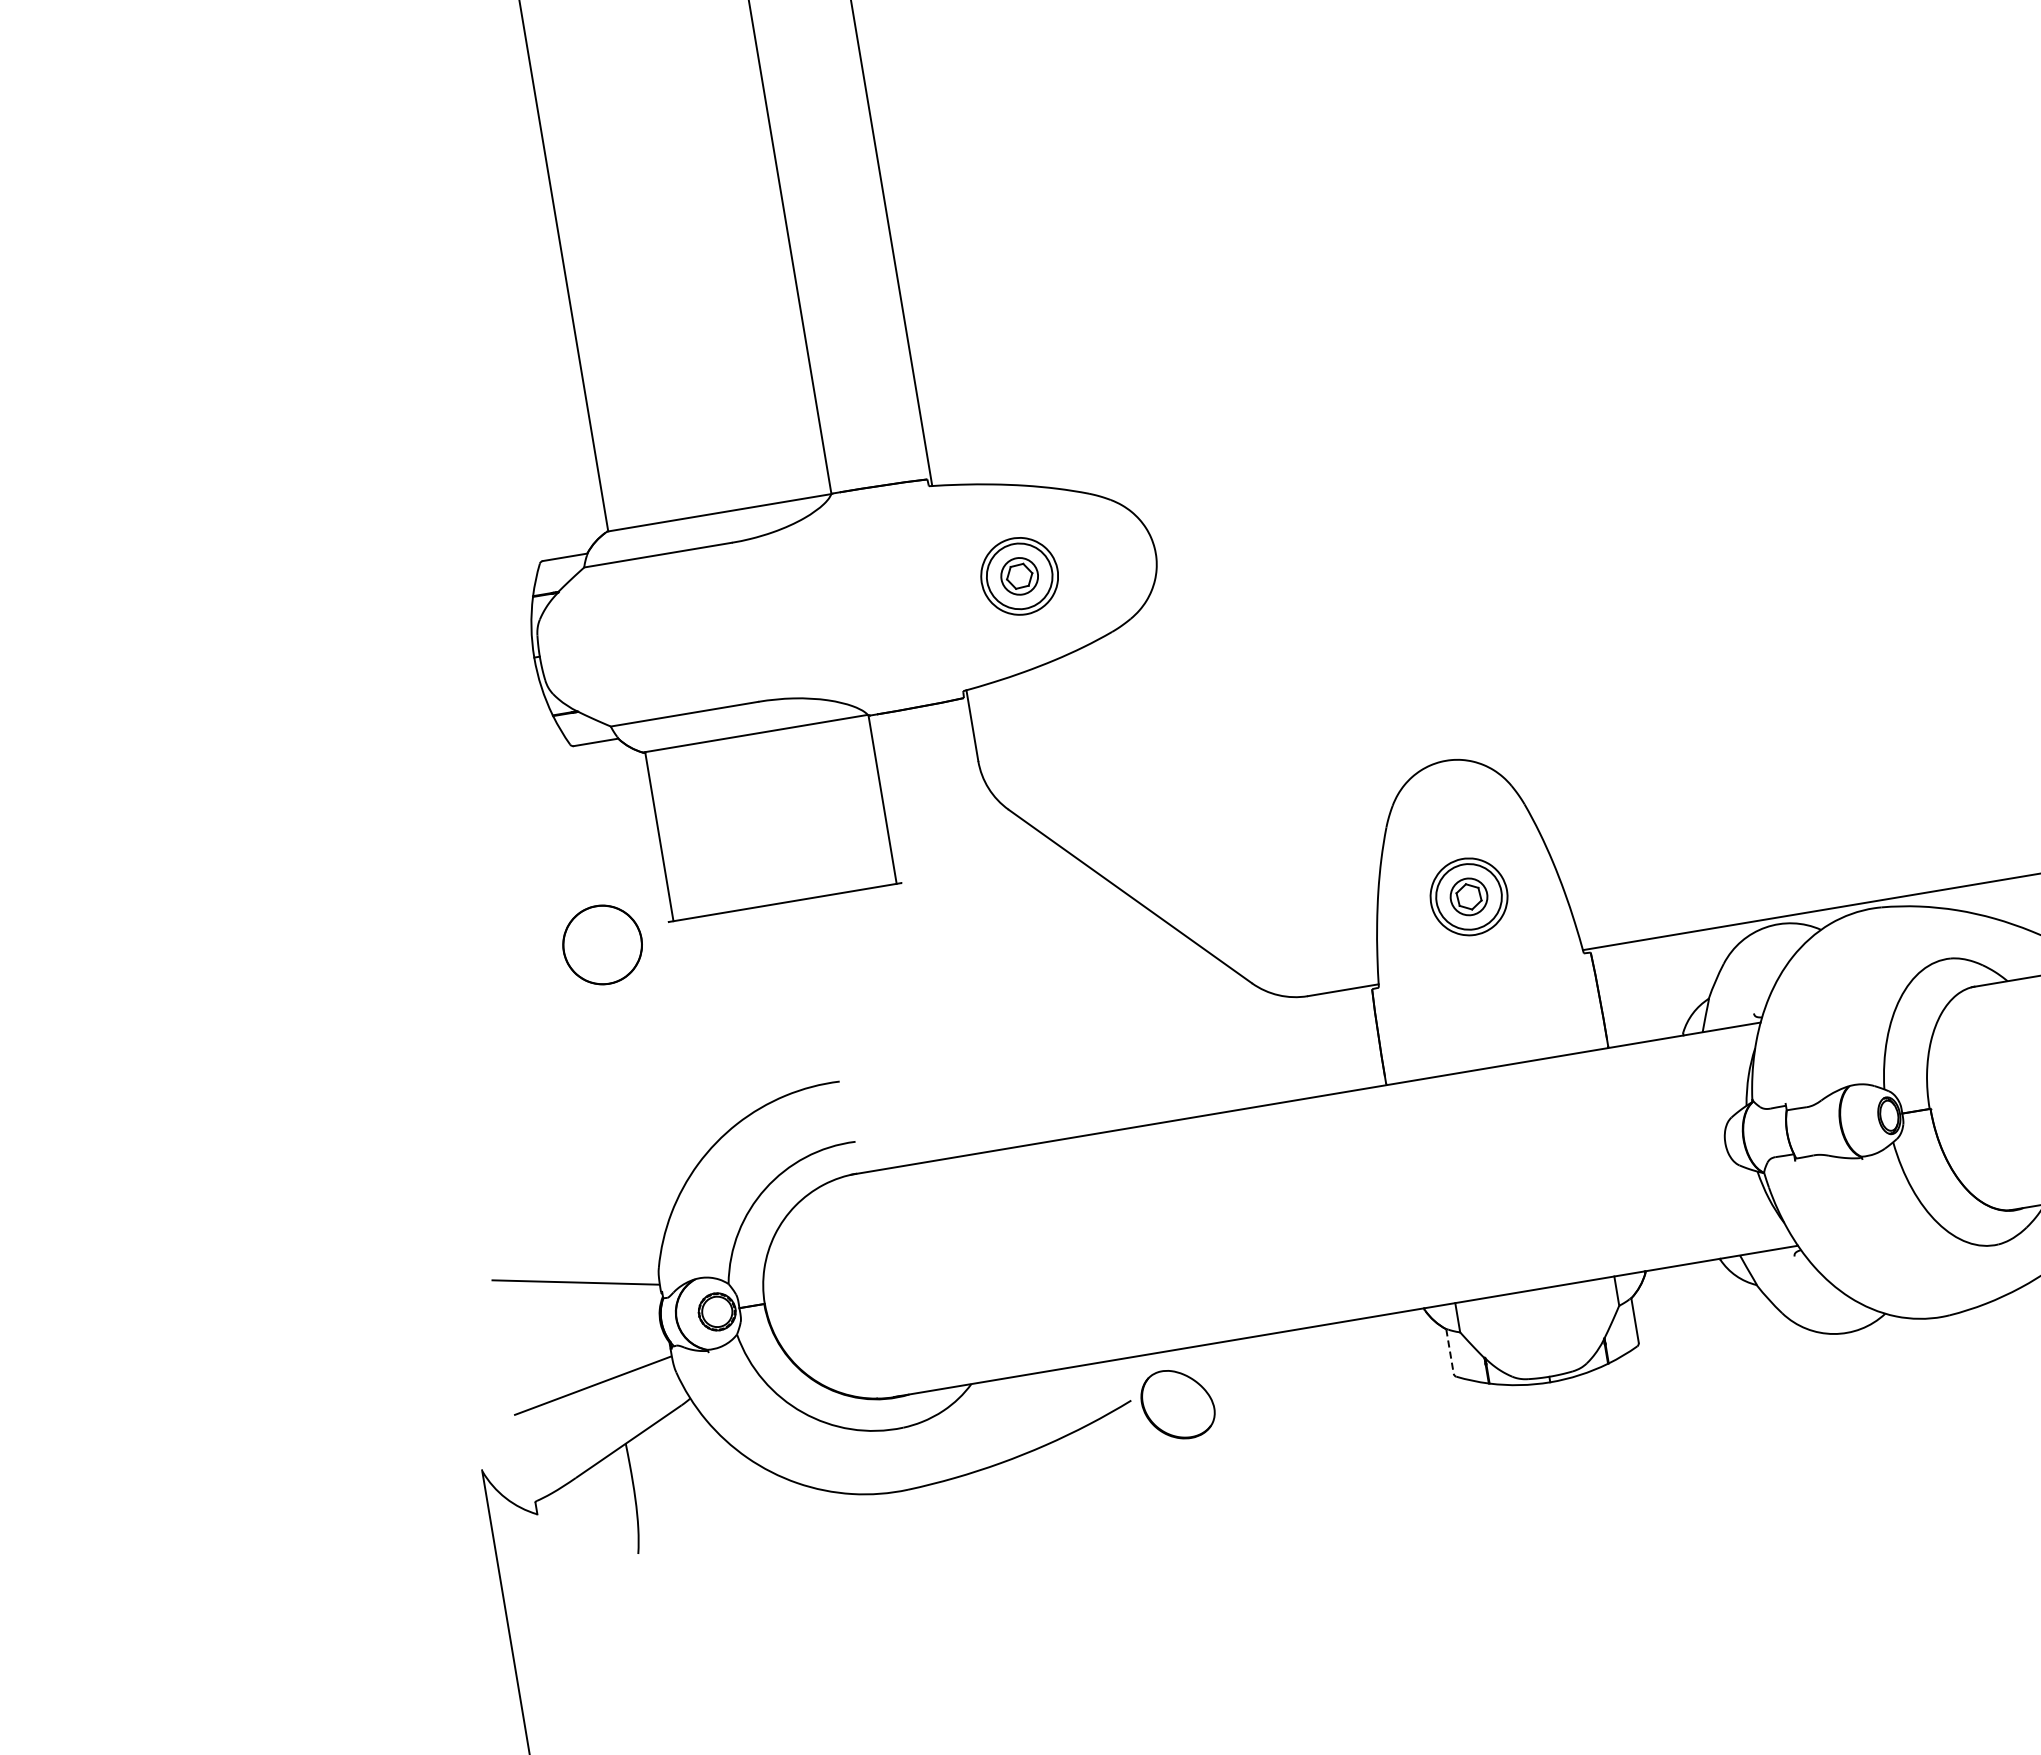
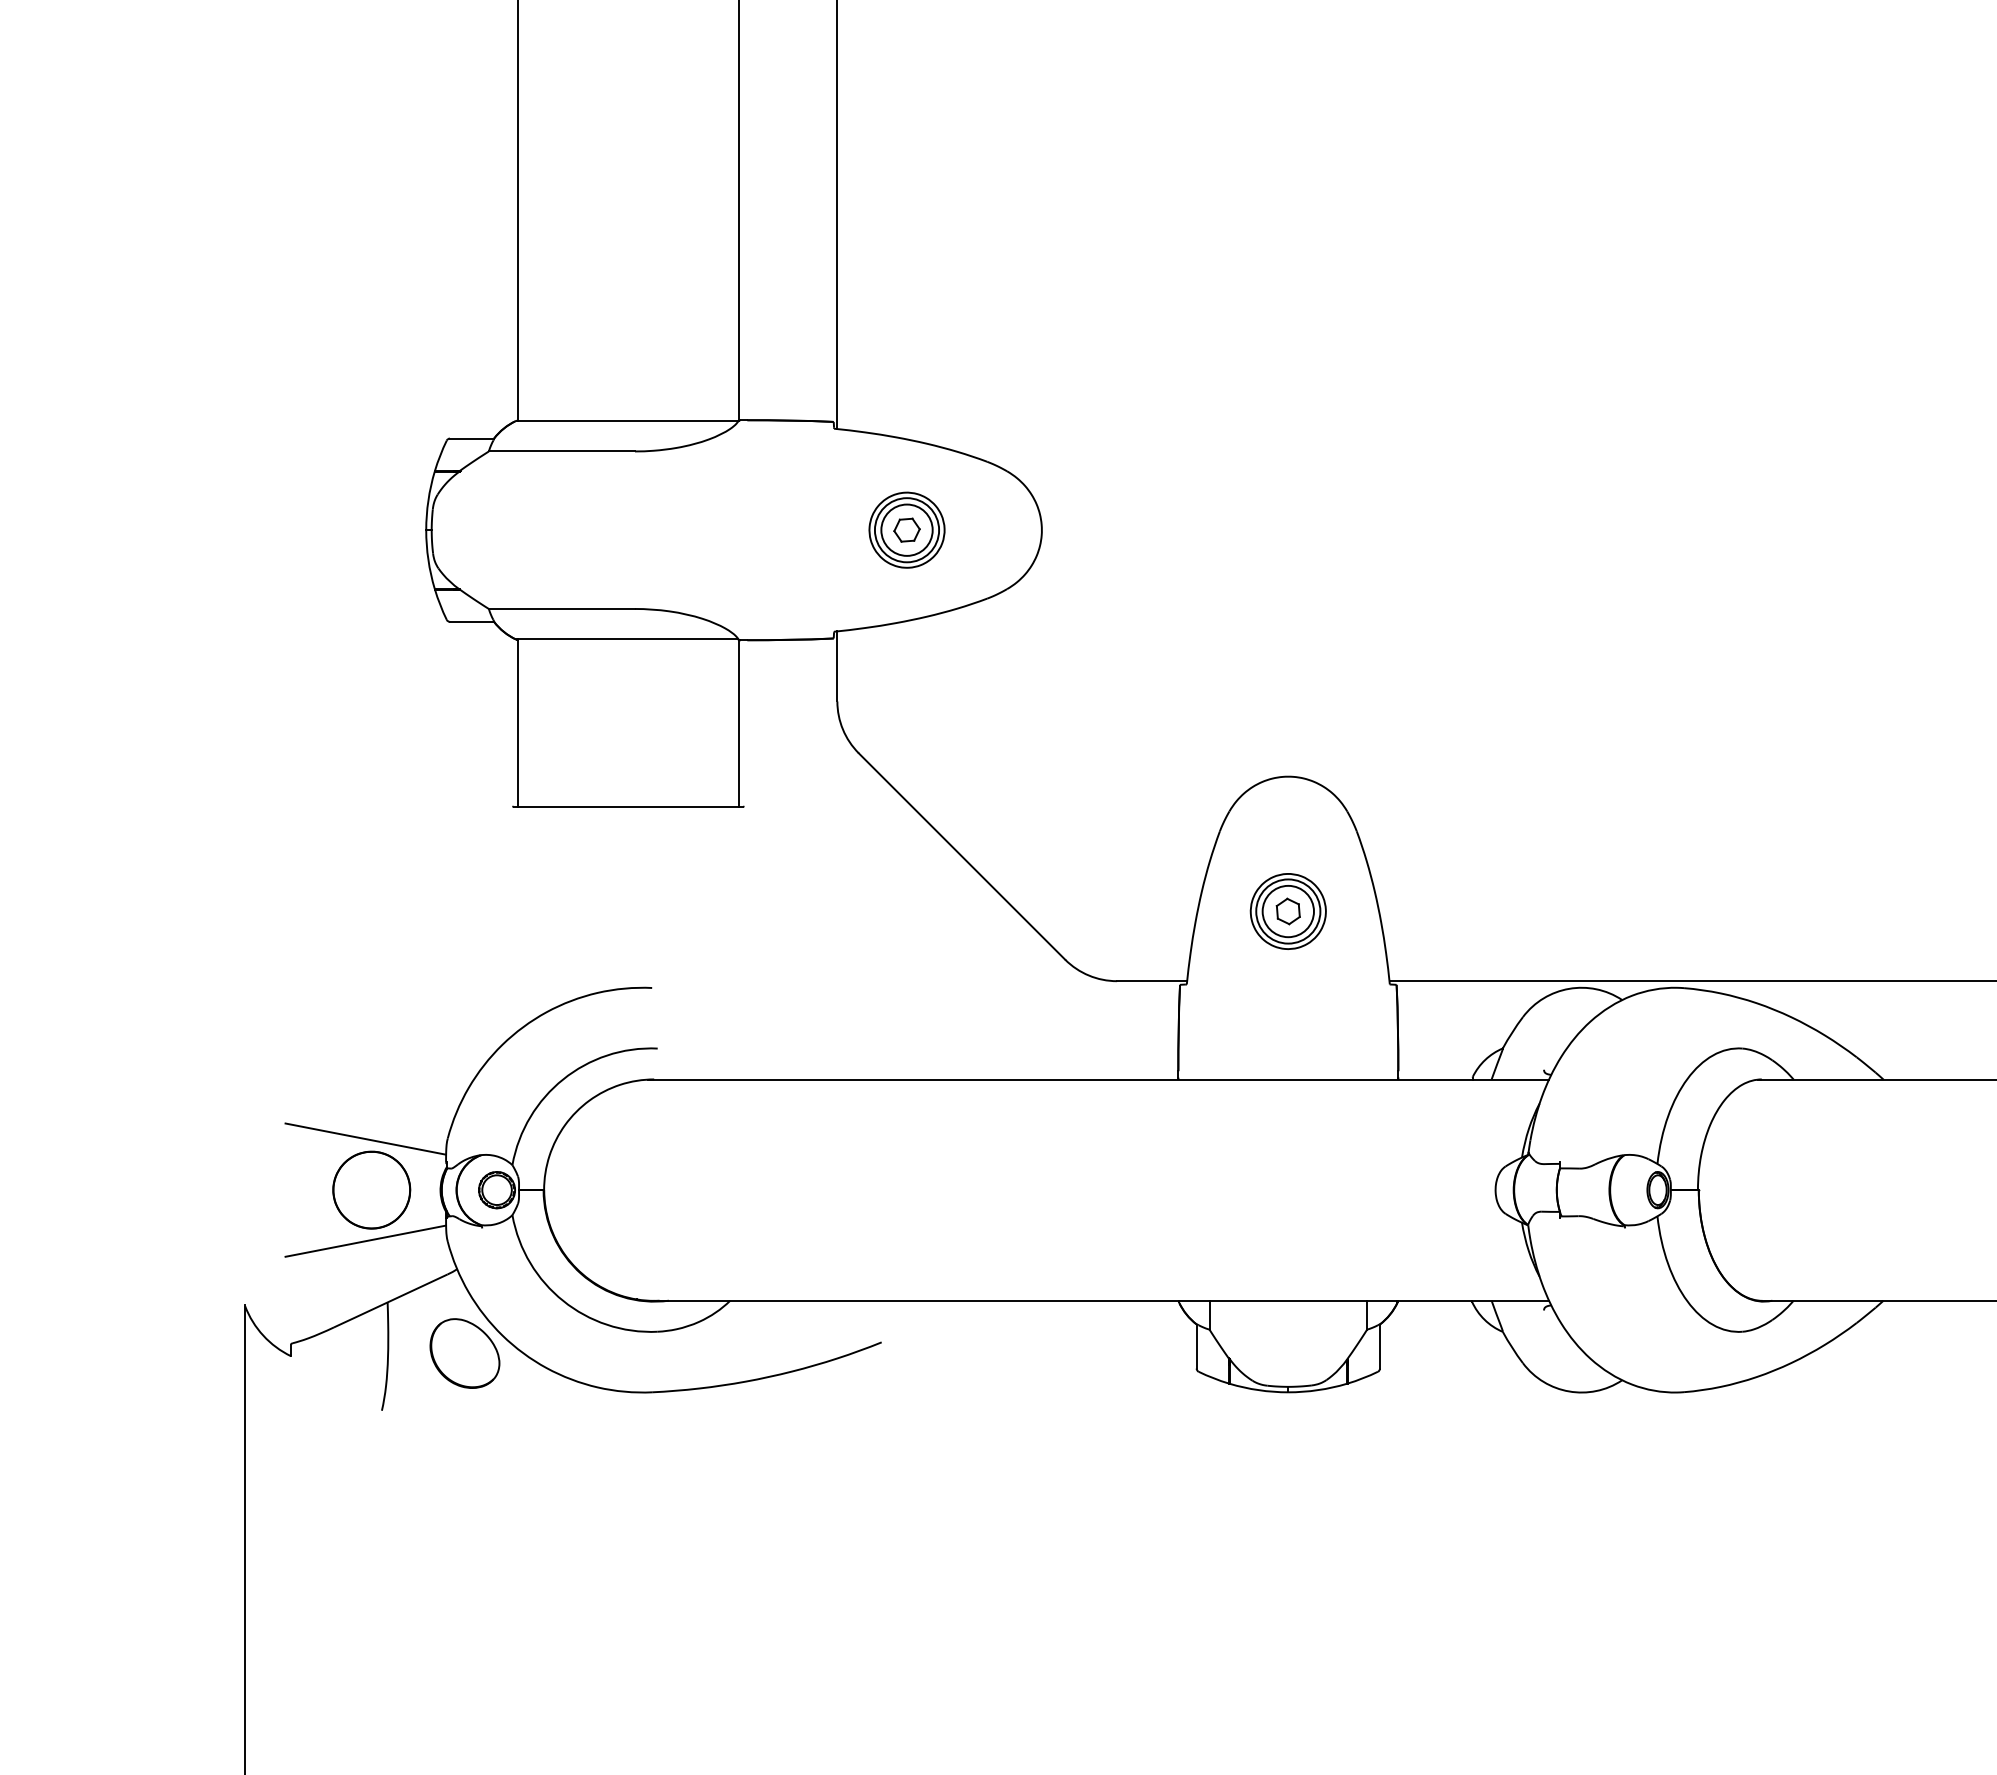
circle: (1019, 575) -> (906, 529), size x1.43
circle: (1468, 897) -> (1287, 911), size x1.43
part: (602, 944) -> (371, 1189), moved
line: (1449, 1351) -> (1196, 1346), dashed -> solid
part: (1177, 1404) -> (464, 1353), moved

